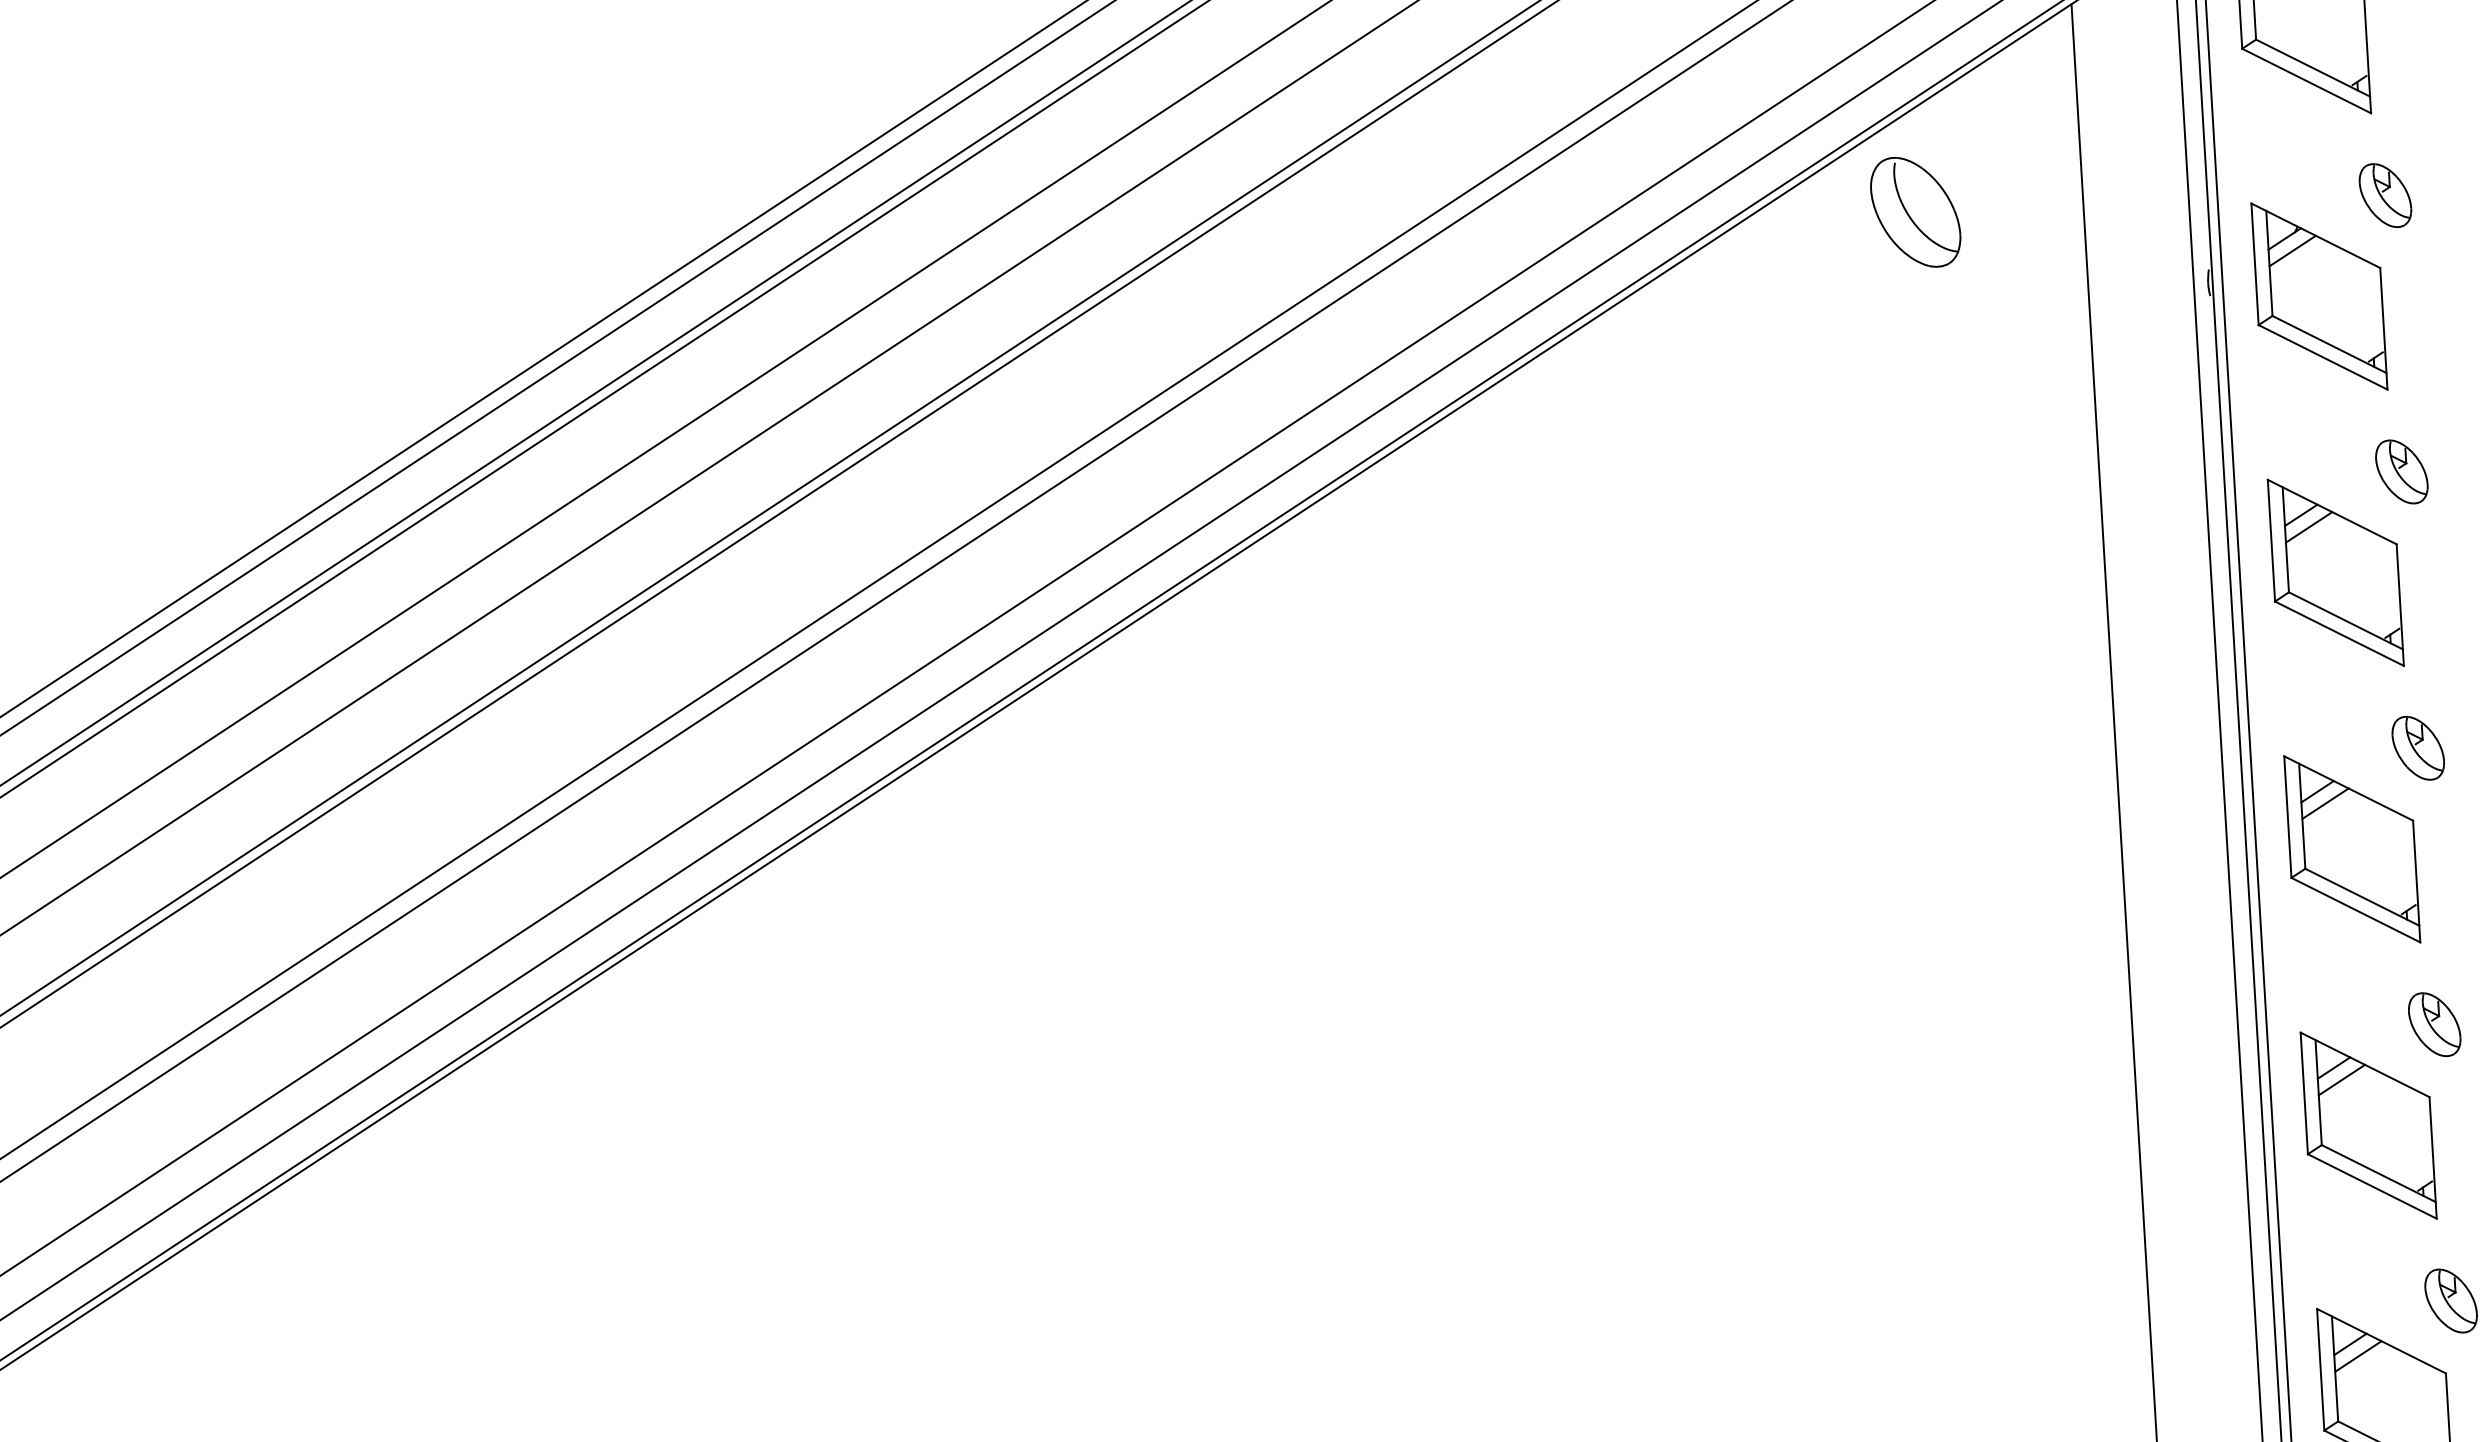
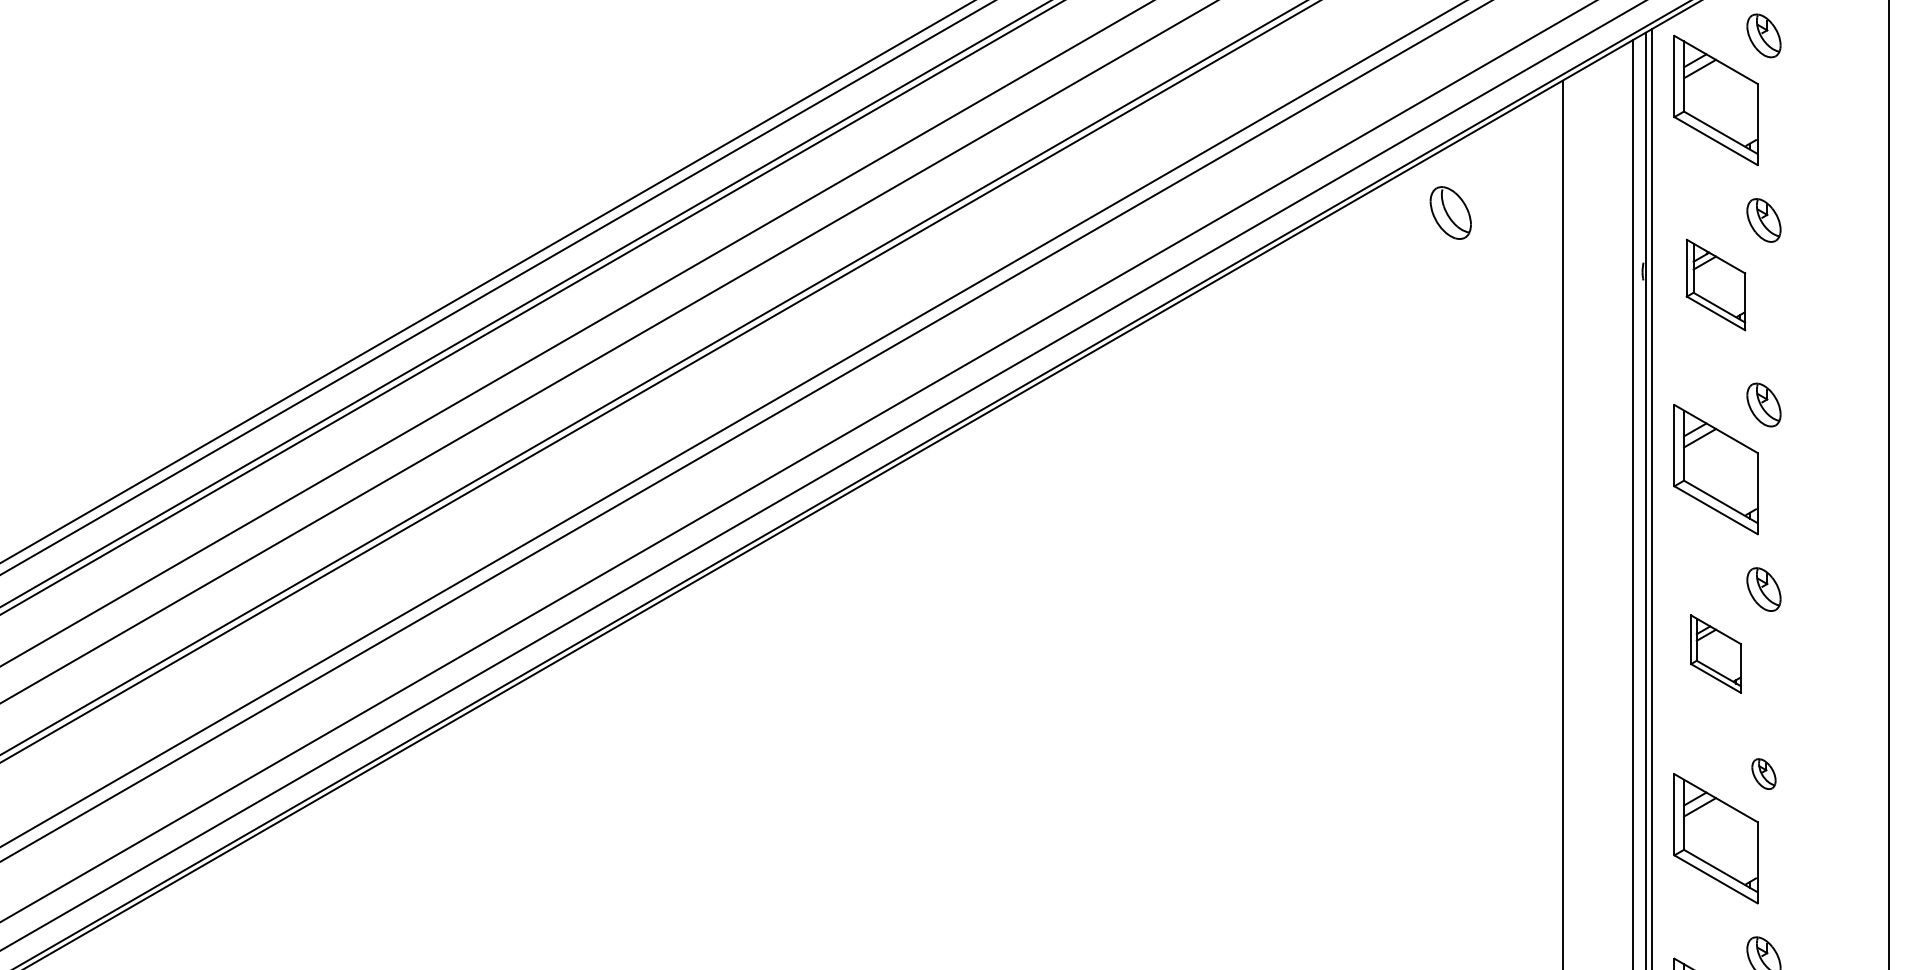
part: (1915, 211) -> (1450, 212), size x0.7
part: (2318, 295) -> (1715, 284), size x0.7
part: (2351, 848) -> (1715, 653), size x0.6
part: (2433, 1023) -> (1763, 773), size x0.7

